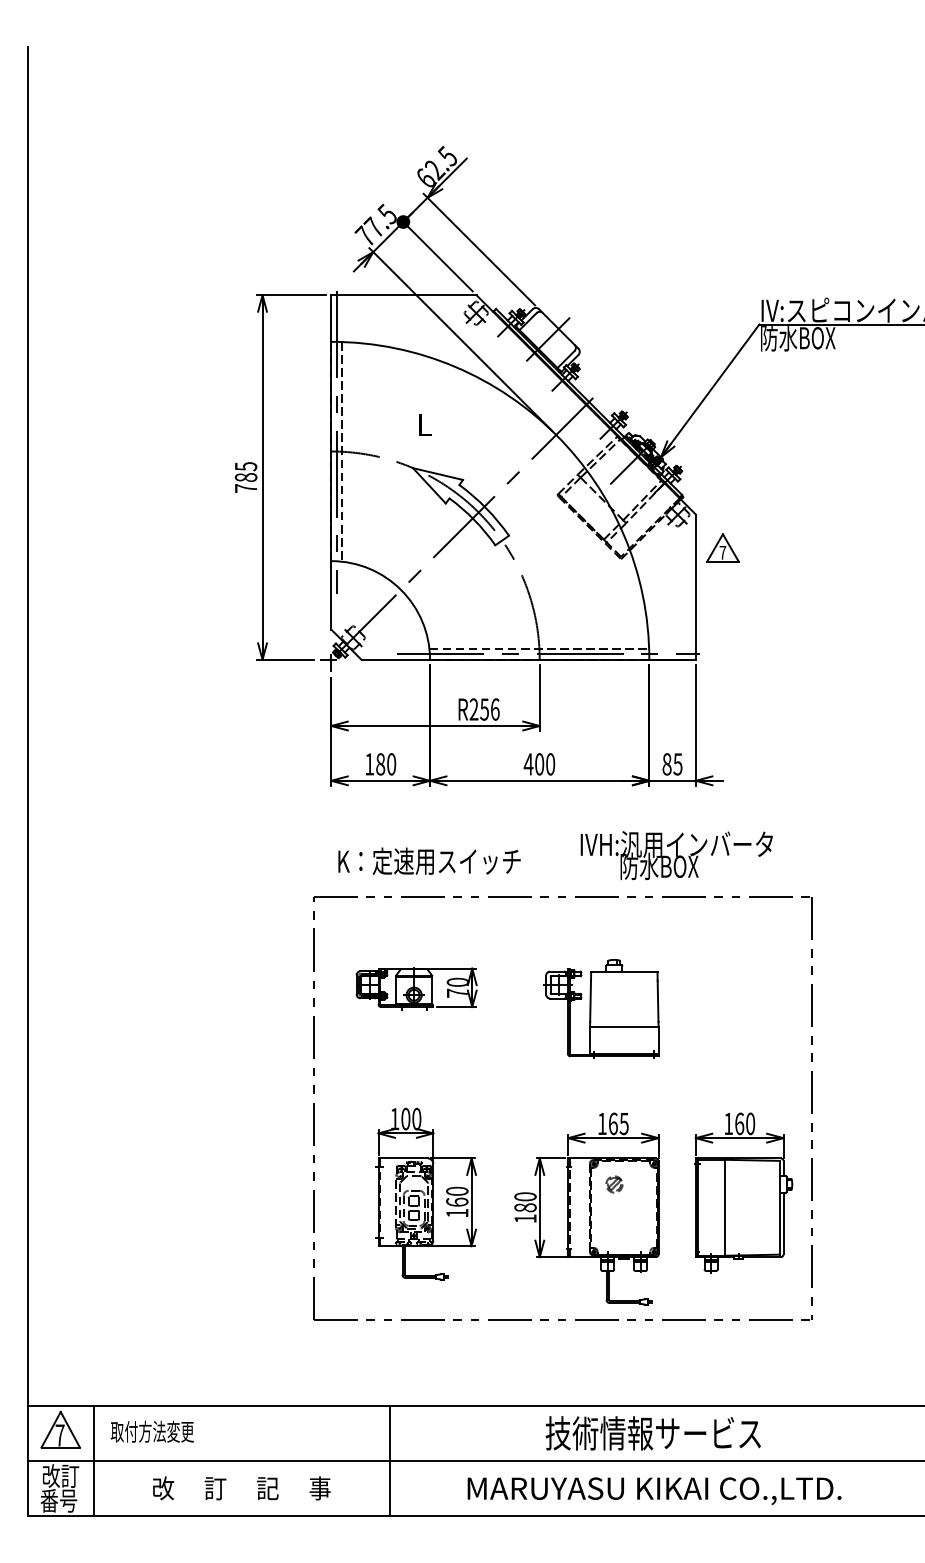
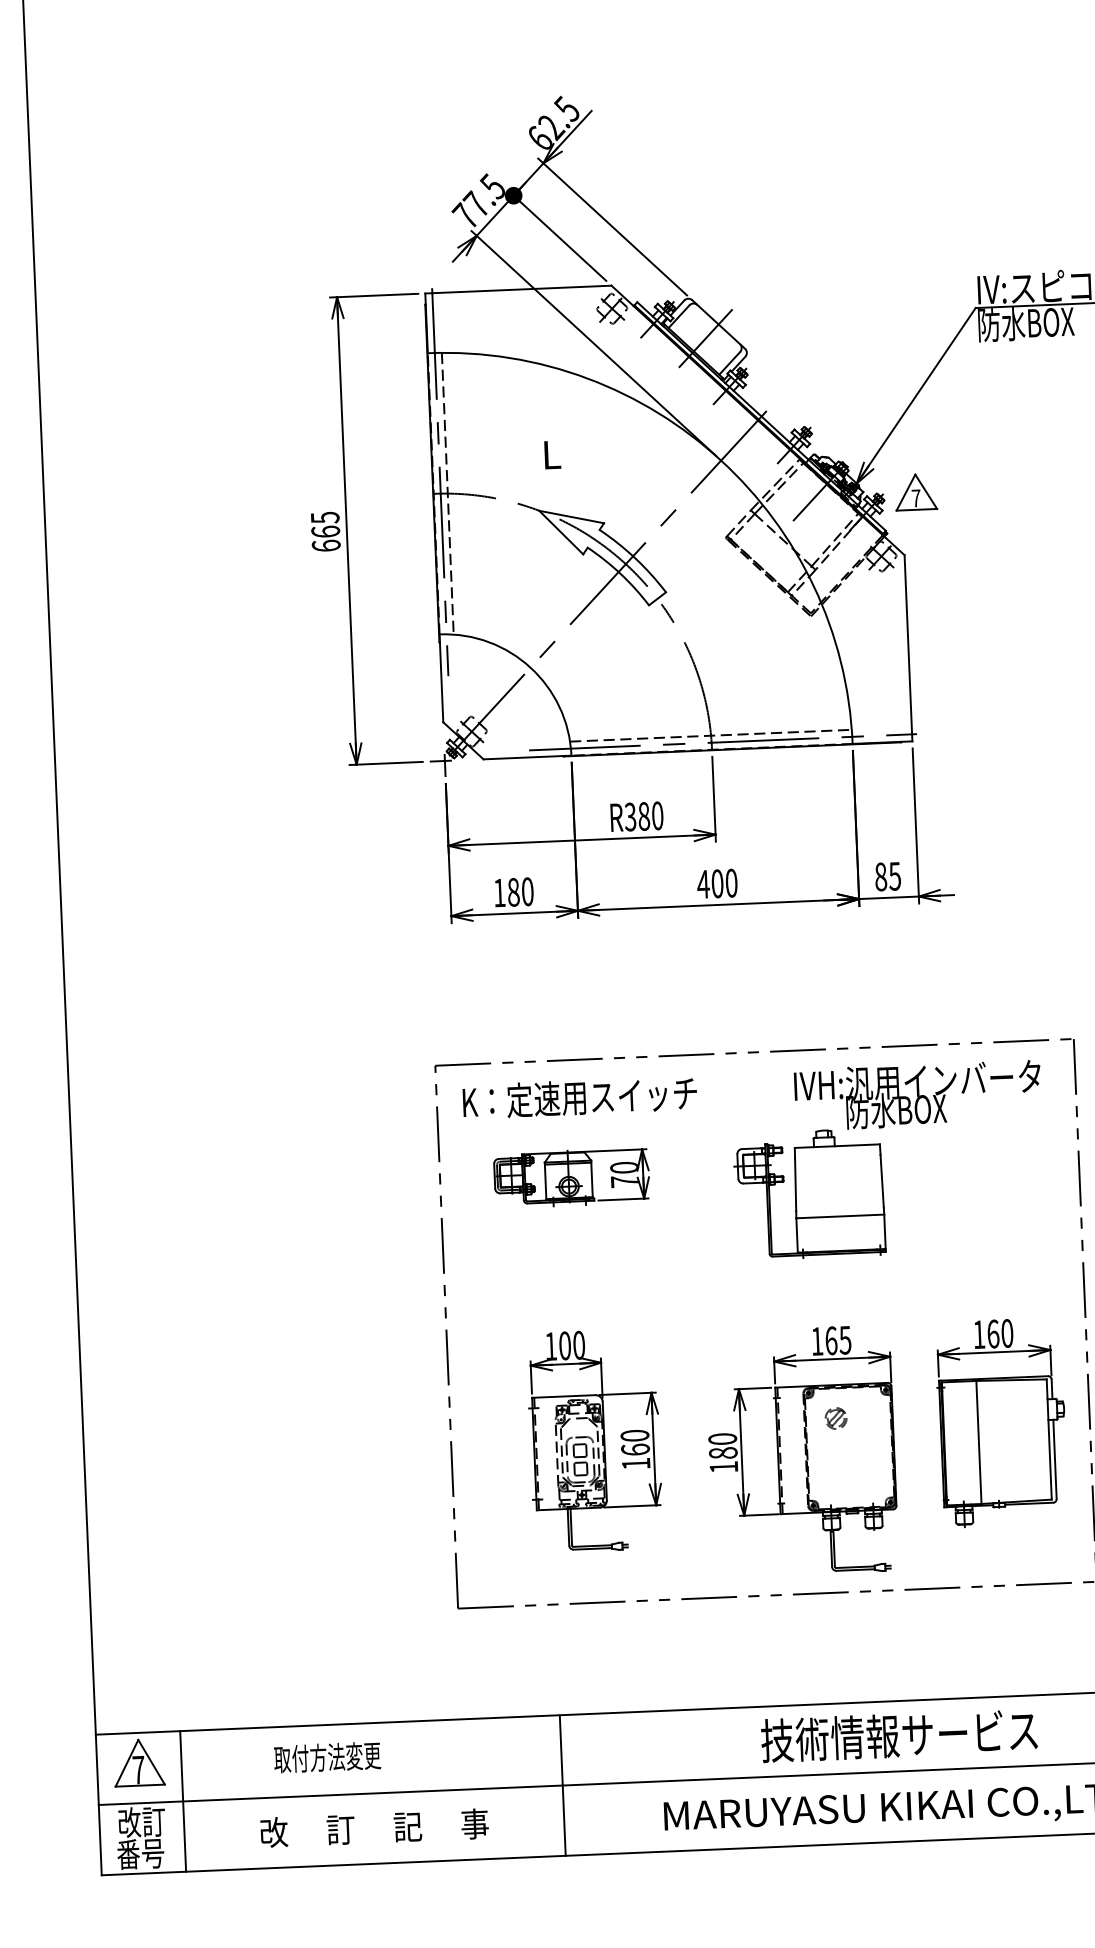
text: (245, 482) -> (325, 538), 785 -> 665
part: (722, 547) -> (915, 491), moved
text: (484, 709) -> (643, 816), R256 -> R380
text: (676, 855) -> (917, 1095), moved
text: (429, 860) -> (579, 1096), moved
text: (151, 1431) -> (326, 1757), moved

